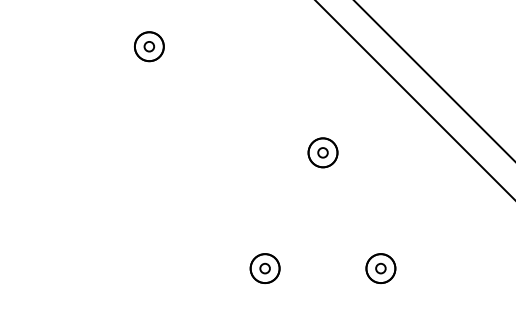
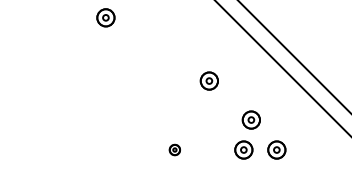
part: (392, 217) -> (250, 119), added
part: (264, 267) -> (174, 149), size x0.6
part: (435, 267) -> (276, 149), added

